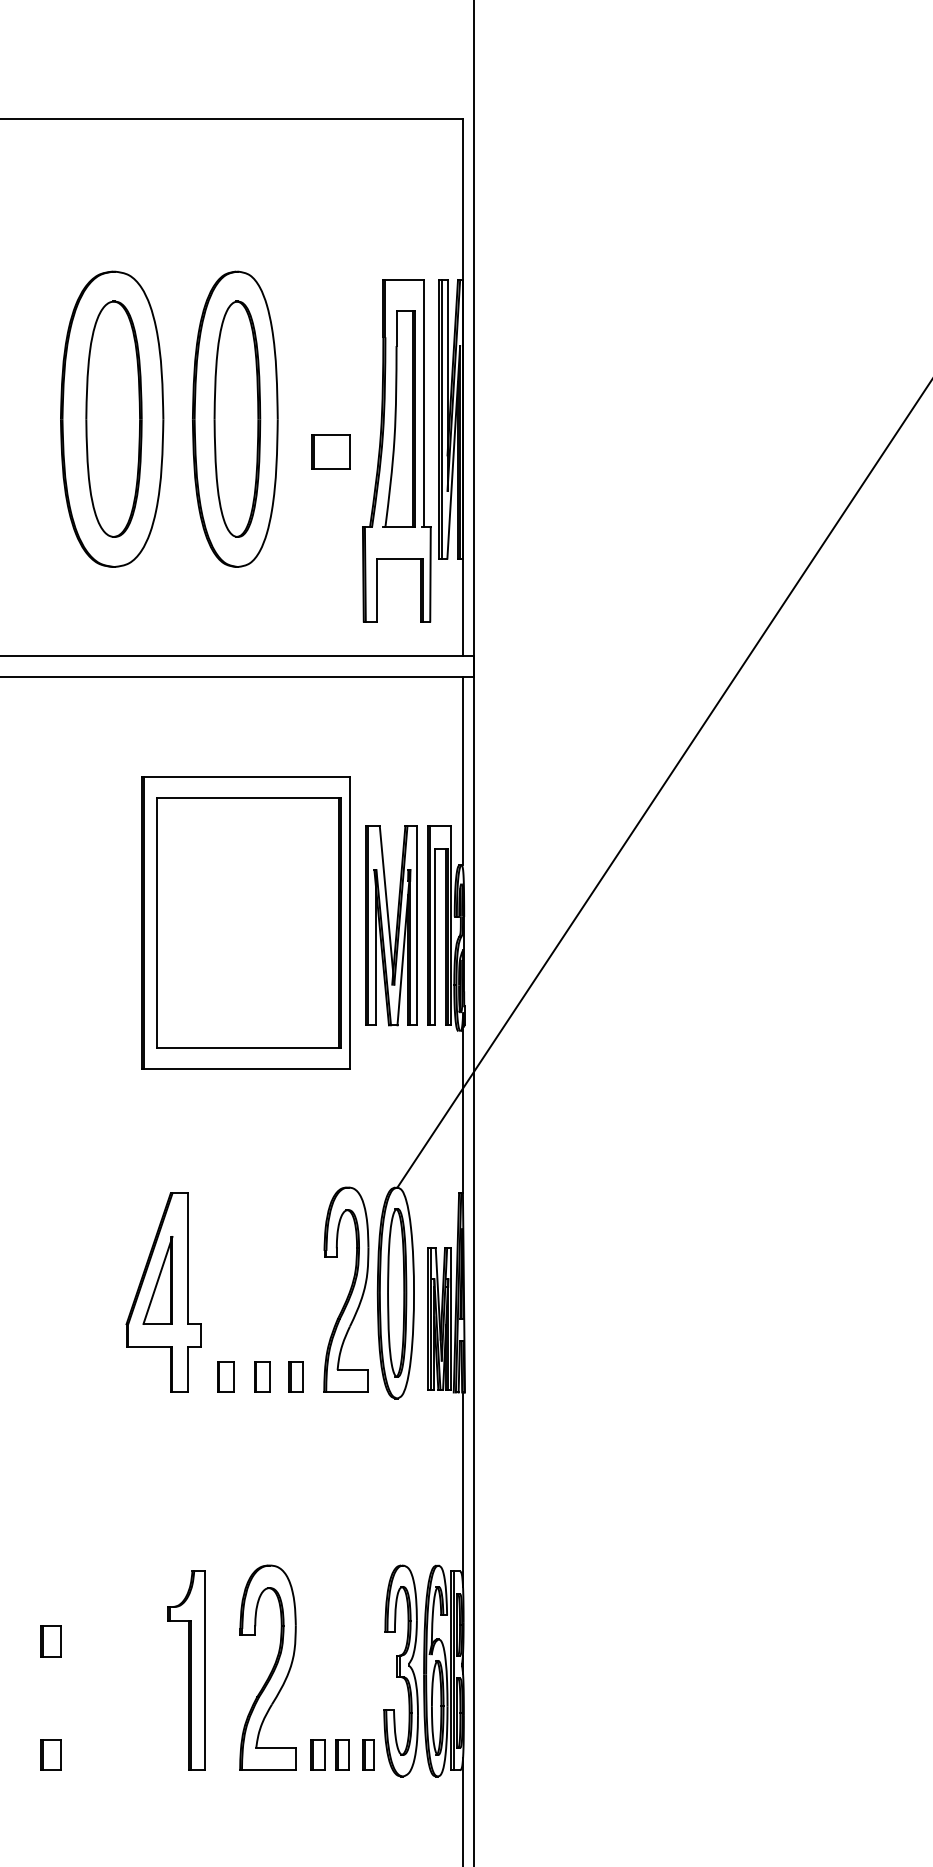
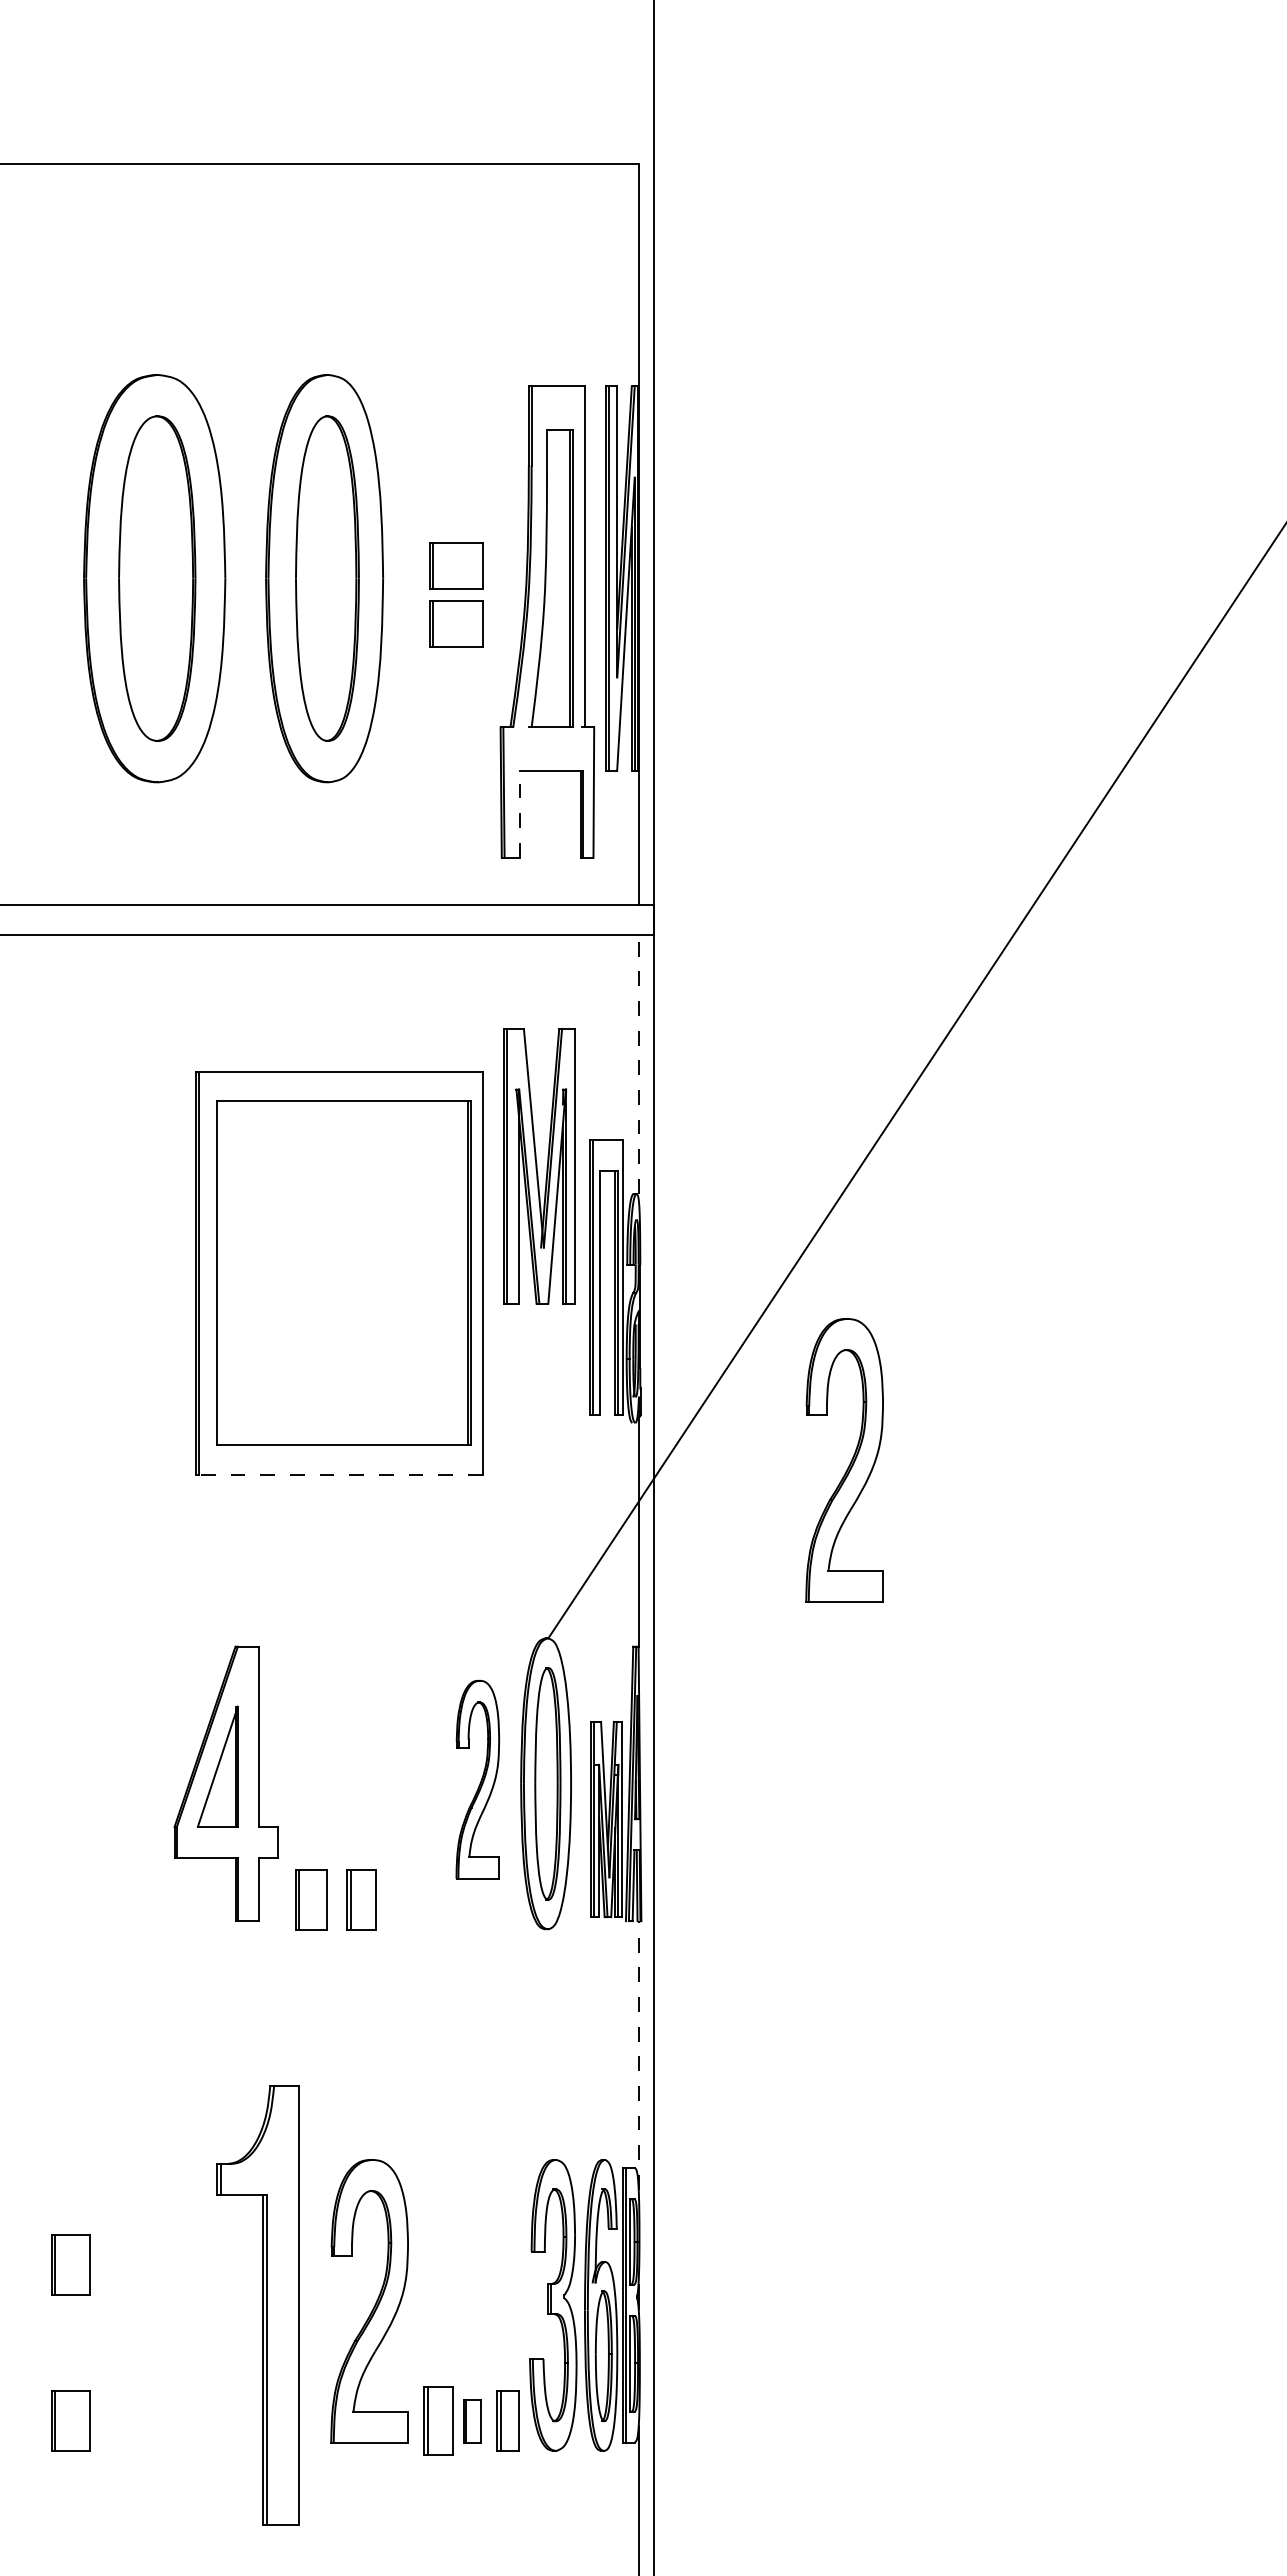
part: (330, 409) -> (456, 565), added
line: (377, 589) -> (520, 813), solid -> dashed
line: (462, 771) -> (638, 1064), solid -> dashed
part: (391, 925) -> (539, 1166), moved
part: (612, 1058) -> (844, 1460), added
line: (246, 1068) -> (340, 1474), solid -> dashed
part: (346, 1289) -> (477, 1779), size x0.7
part: (225, 1376) -> (310, 1899), size x1.4
part: (262, 1376) -> (361, 1899), size x1.4
part: (295, 1376) -> (407, 1899), removed
line: (462, 1489) -> (638, 2054), solid -> dashed
part: (51, 1641) -> (70, 2264), size x1.4
part: (186, 1671) -> (257, 2305), size x1.6
part: (51, 1755) -> (70, 2421), size x1.4
part: (317, 1755) -> (438, 2421), size x1.6
part: (367, 1755) -> (507, 2421), size x1.4

